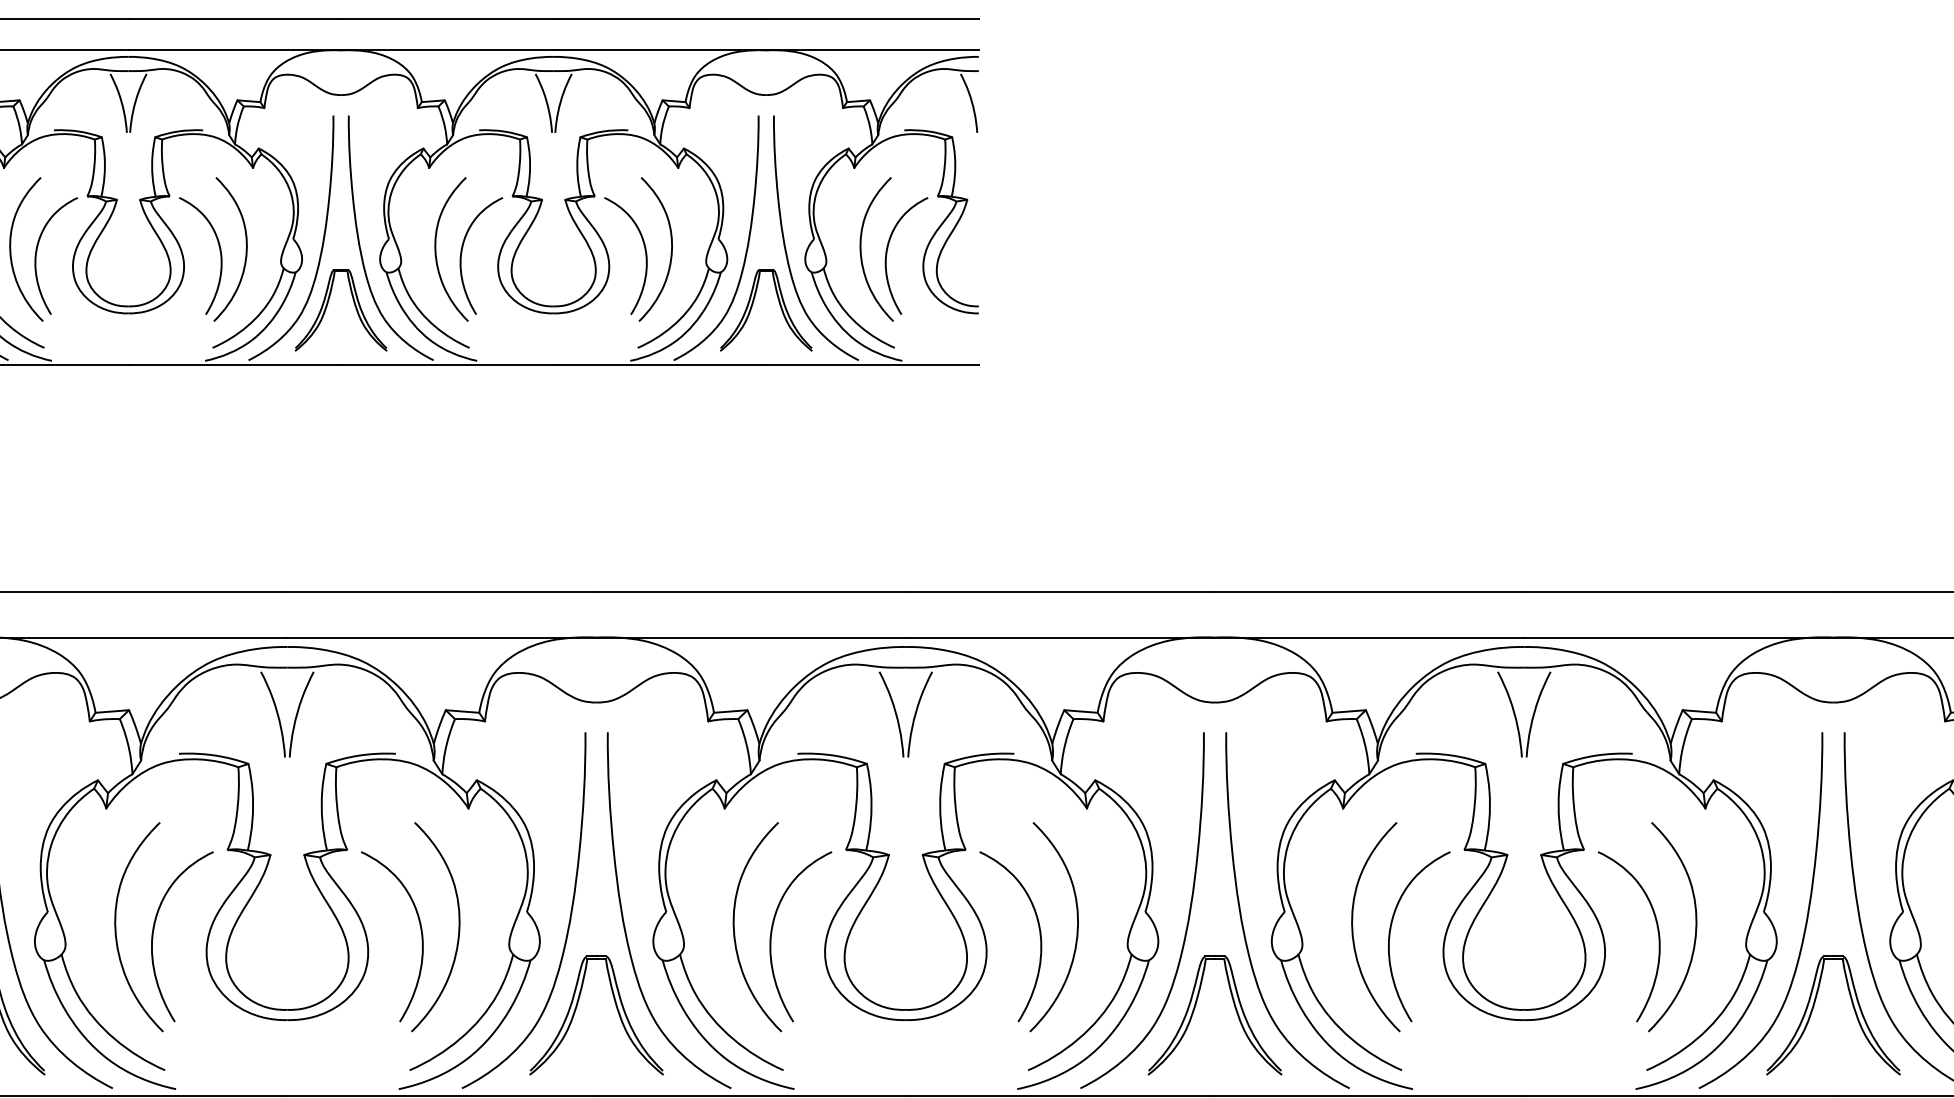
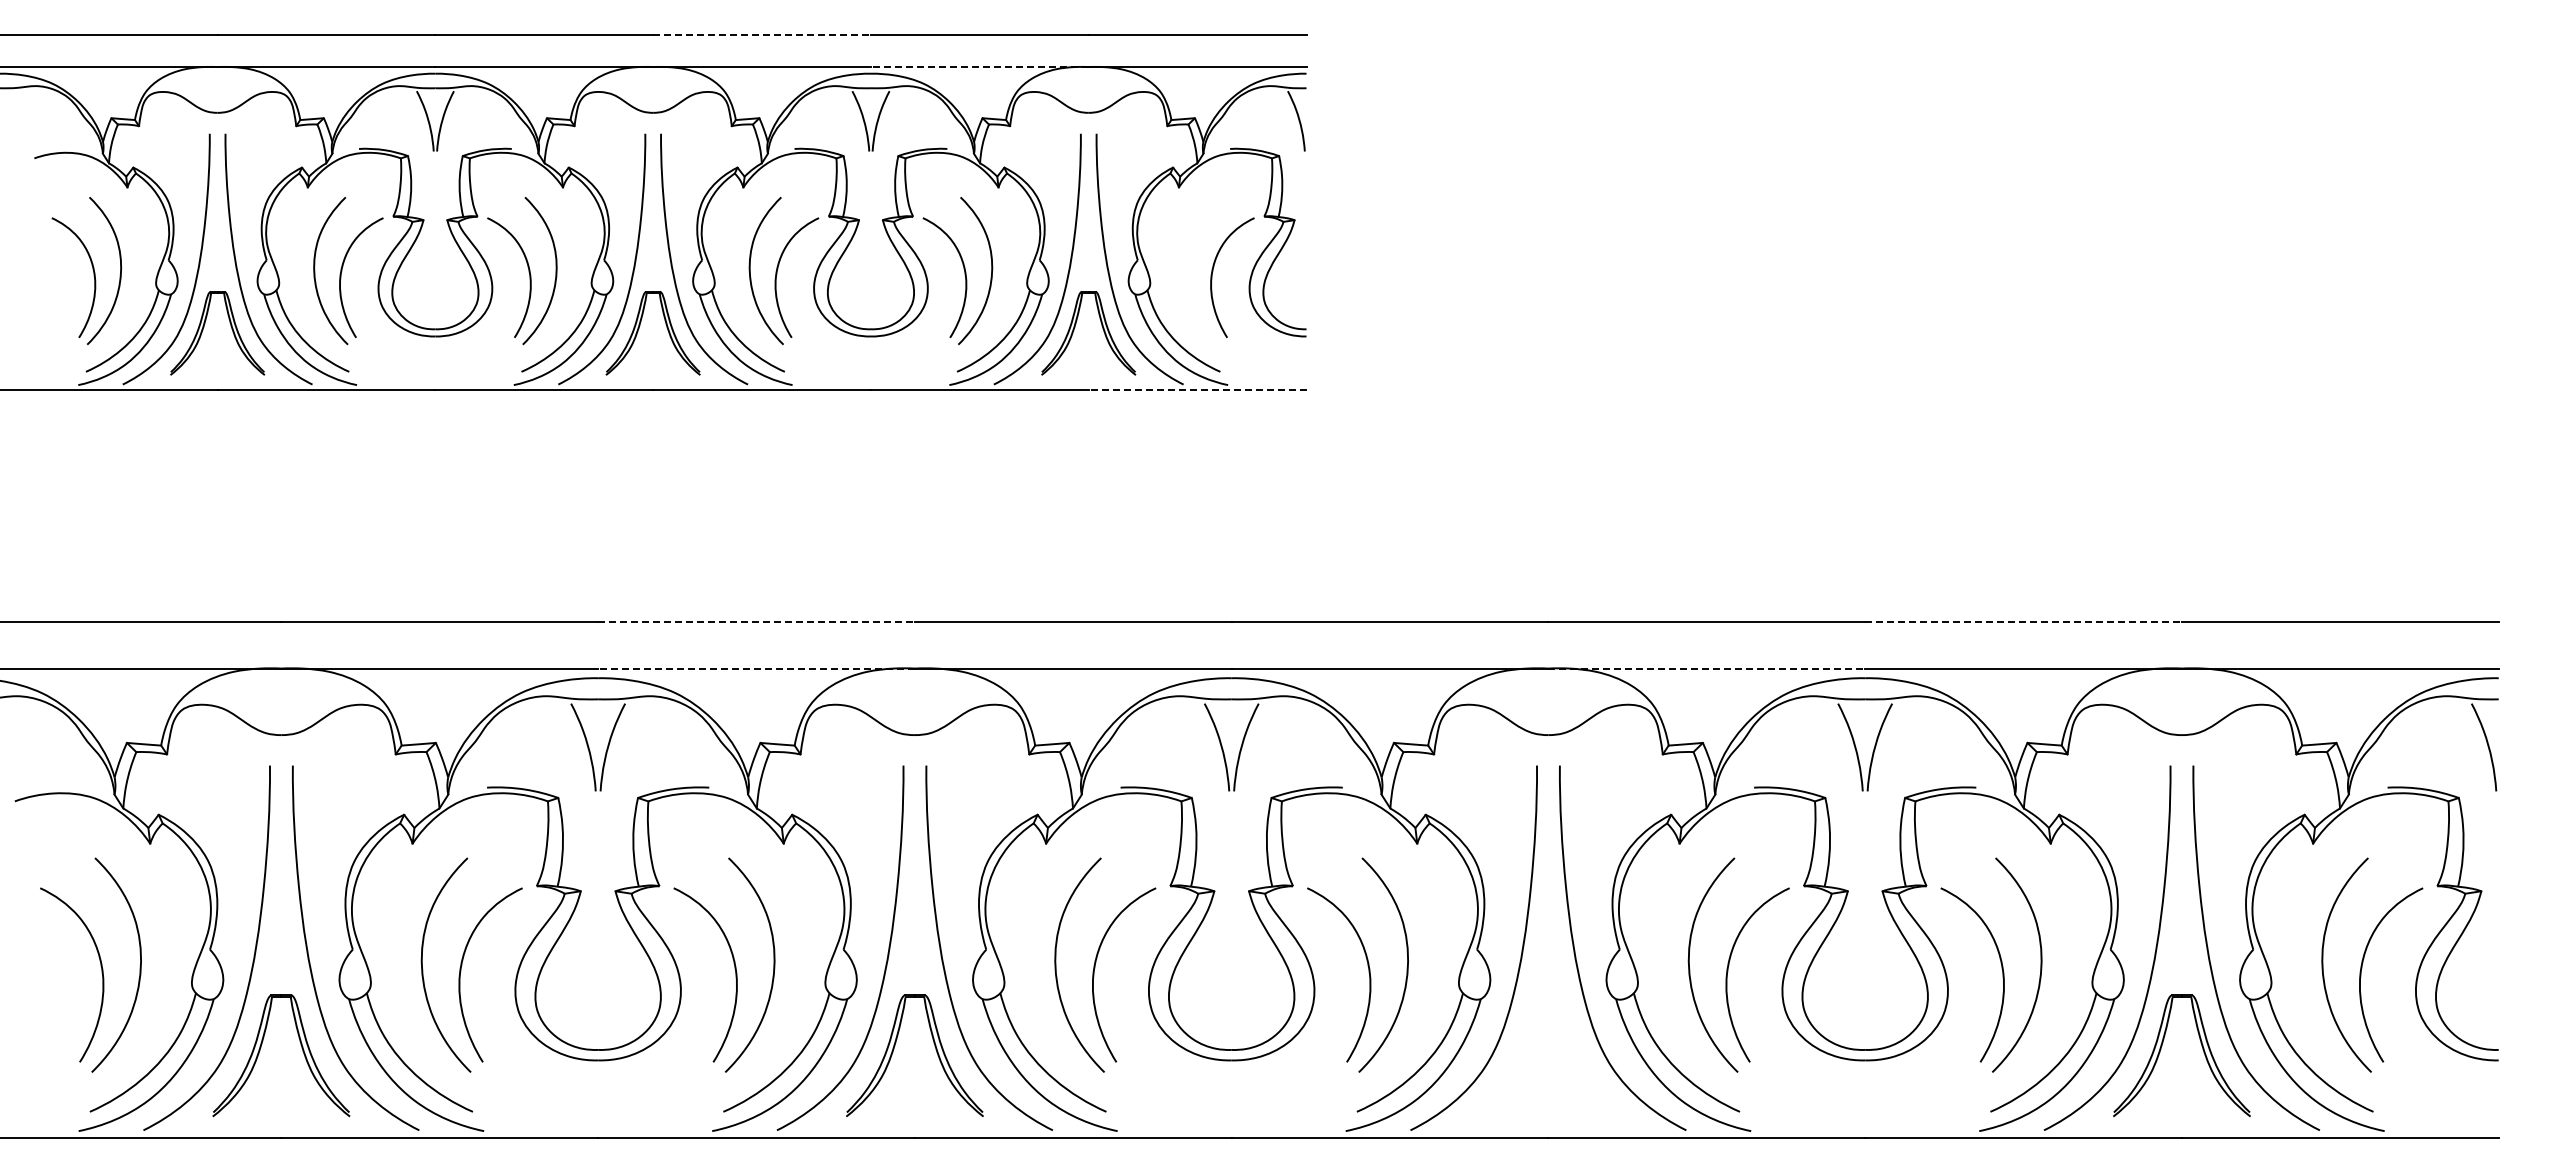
line: (447, 18) -> (762, 34), solid -> dashed
line: (659, 50) -> (979, 67), solid -> dashed
curve: (861, 249) -> (1186, 271), removed
line: (872, 365) -> (1197, 389), solid -> dashed
line: (442, 591) -> (757, 621), solid -> dashed
line: (1679, 591) -> (2024, 621), solid -> dashed
line: (441, 637) -> (756, 668), solid -> dashed
line: (1370, 637) -> (1707, 668), solid -> dashed
part: (1234, 1008) -> (1568, 1048), removed

